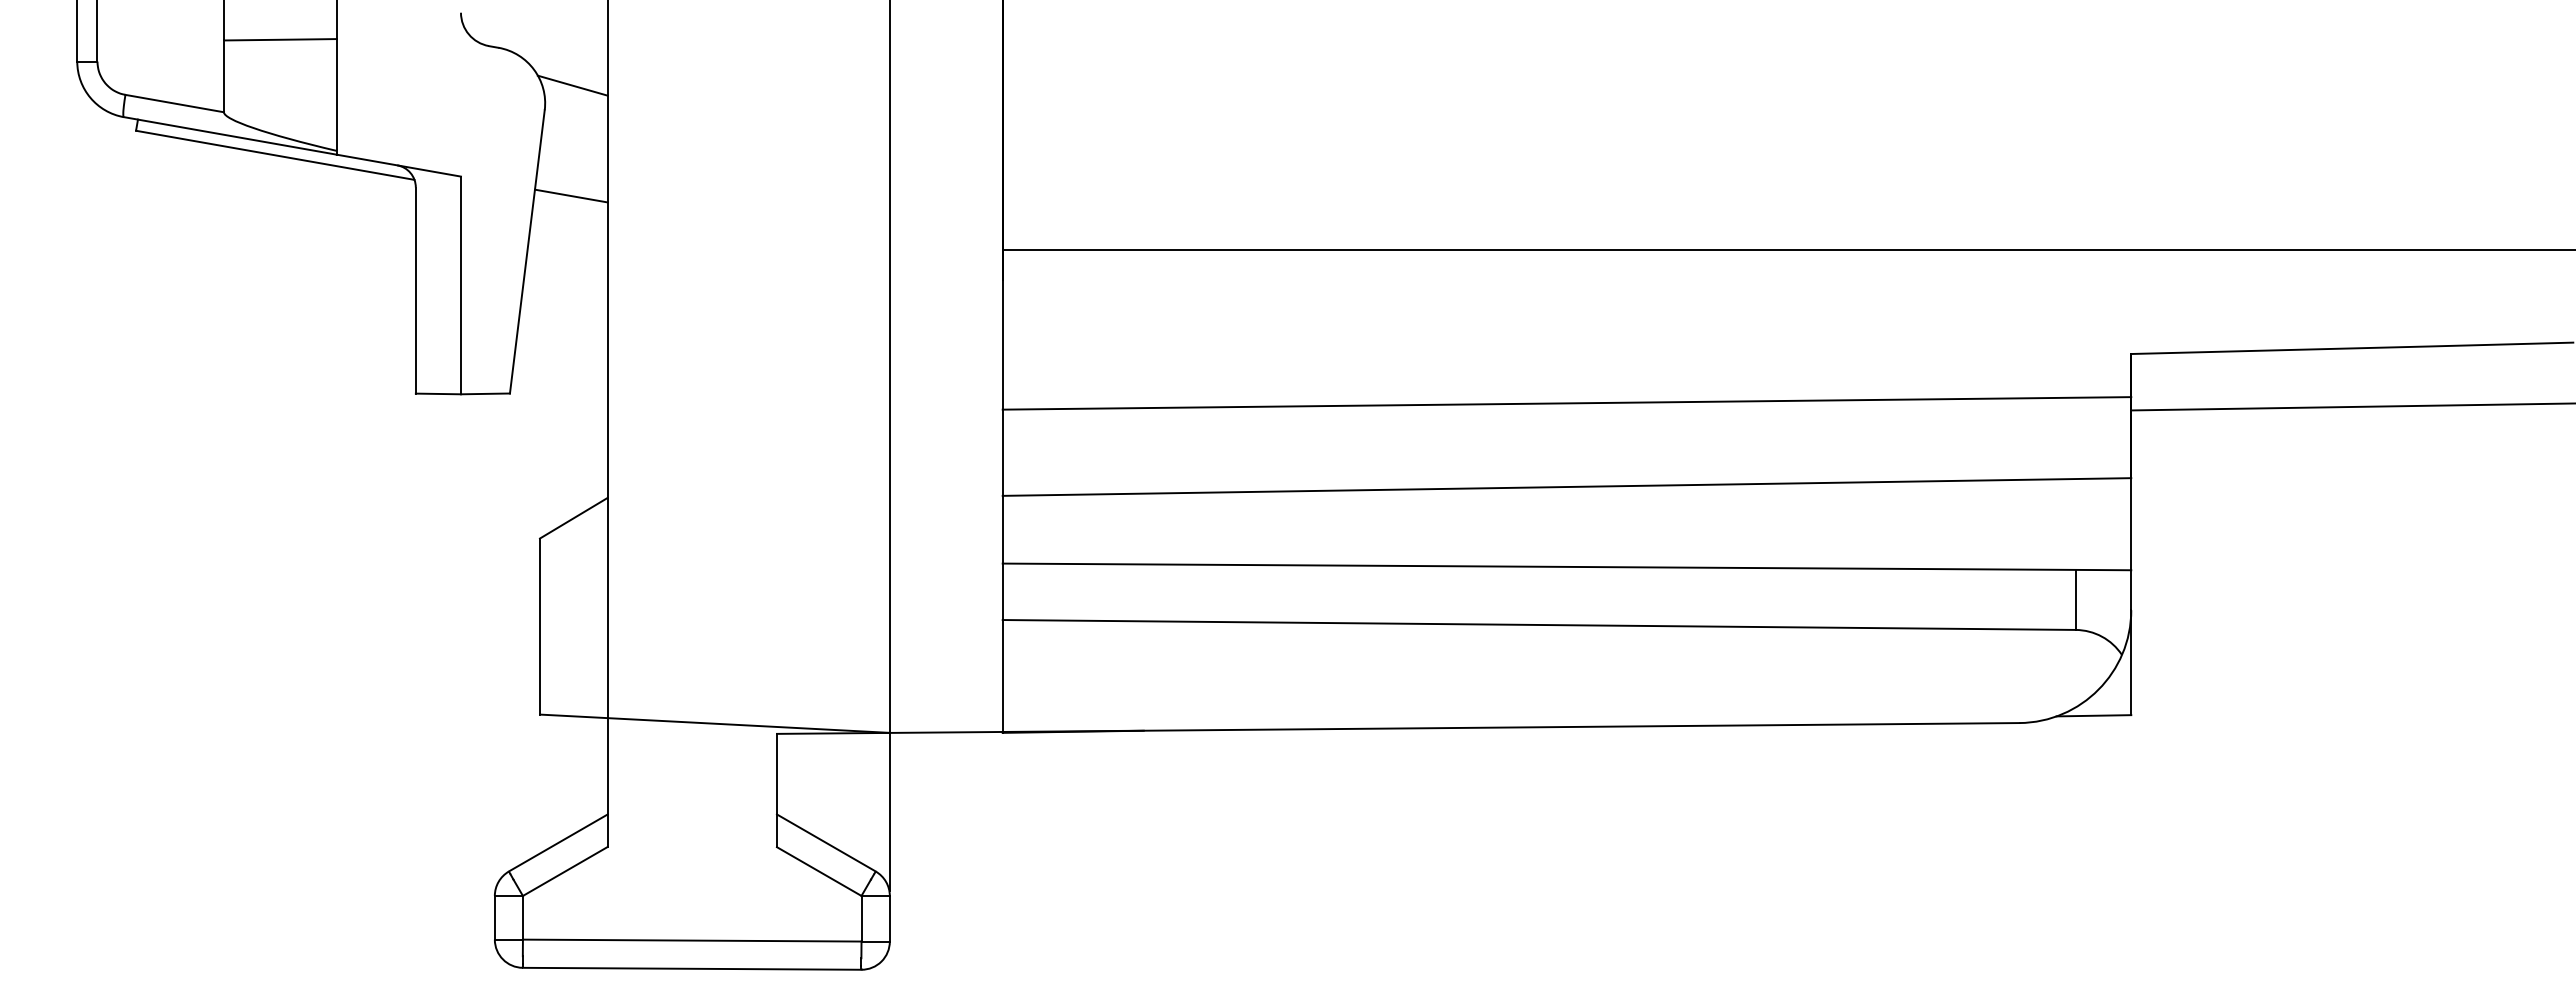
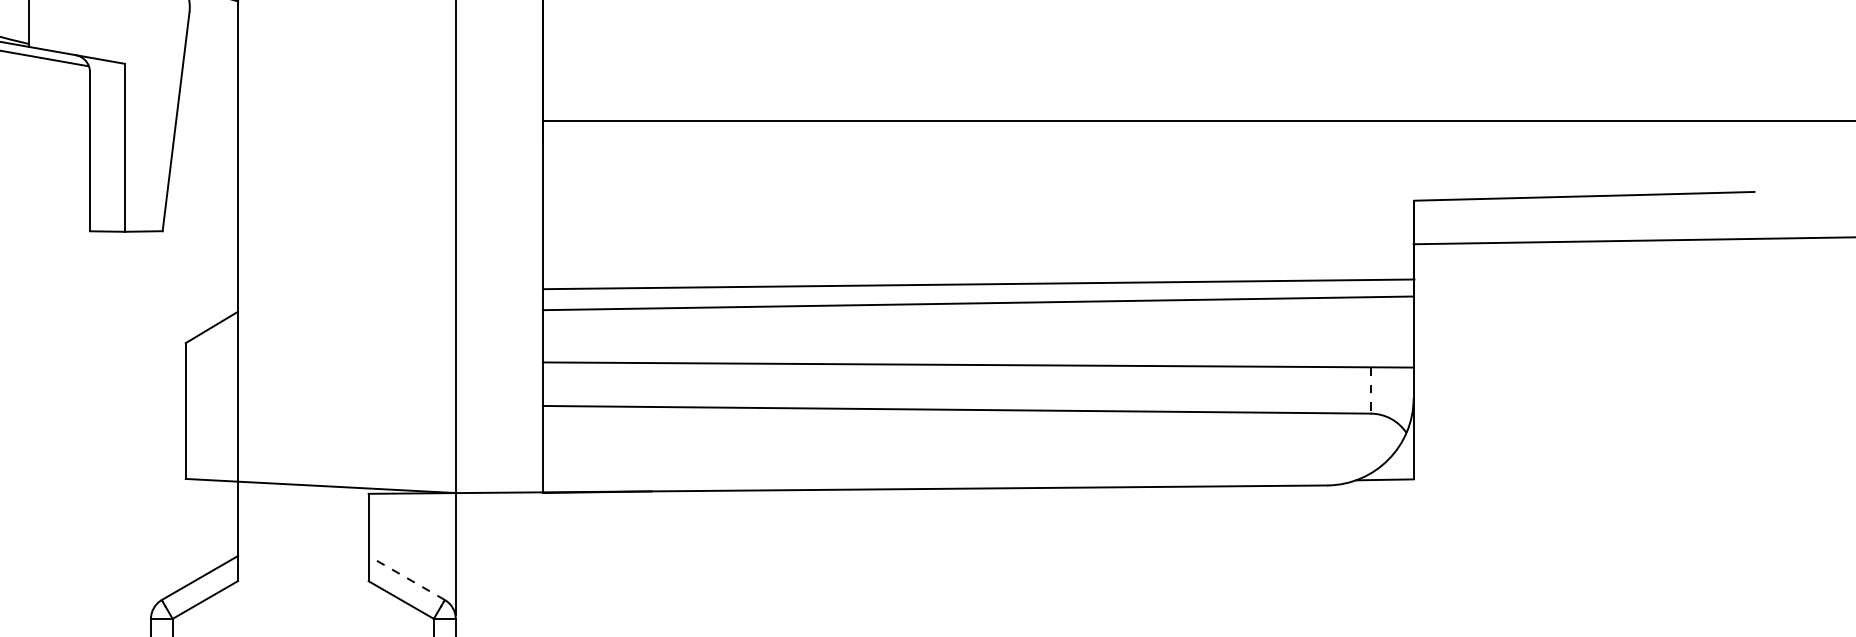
line: (571, 195) -> (210, 78), removed
line: (1566, 403) -> (978, 284), moved
line: (2075, 600) -> (1370, 390), solid -> dashed
line: (825, 842) -> (406, 577), solid -> dashed

